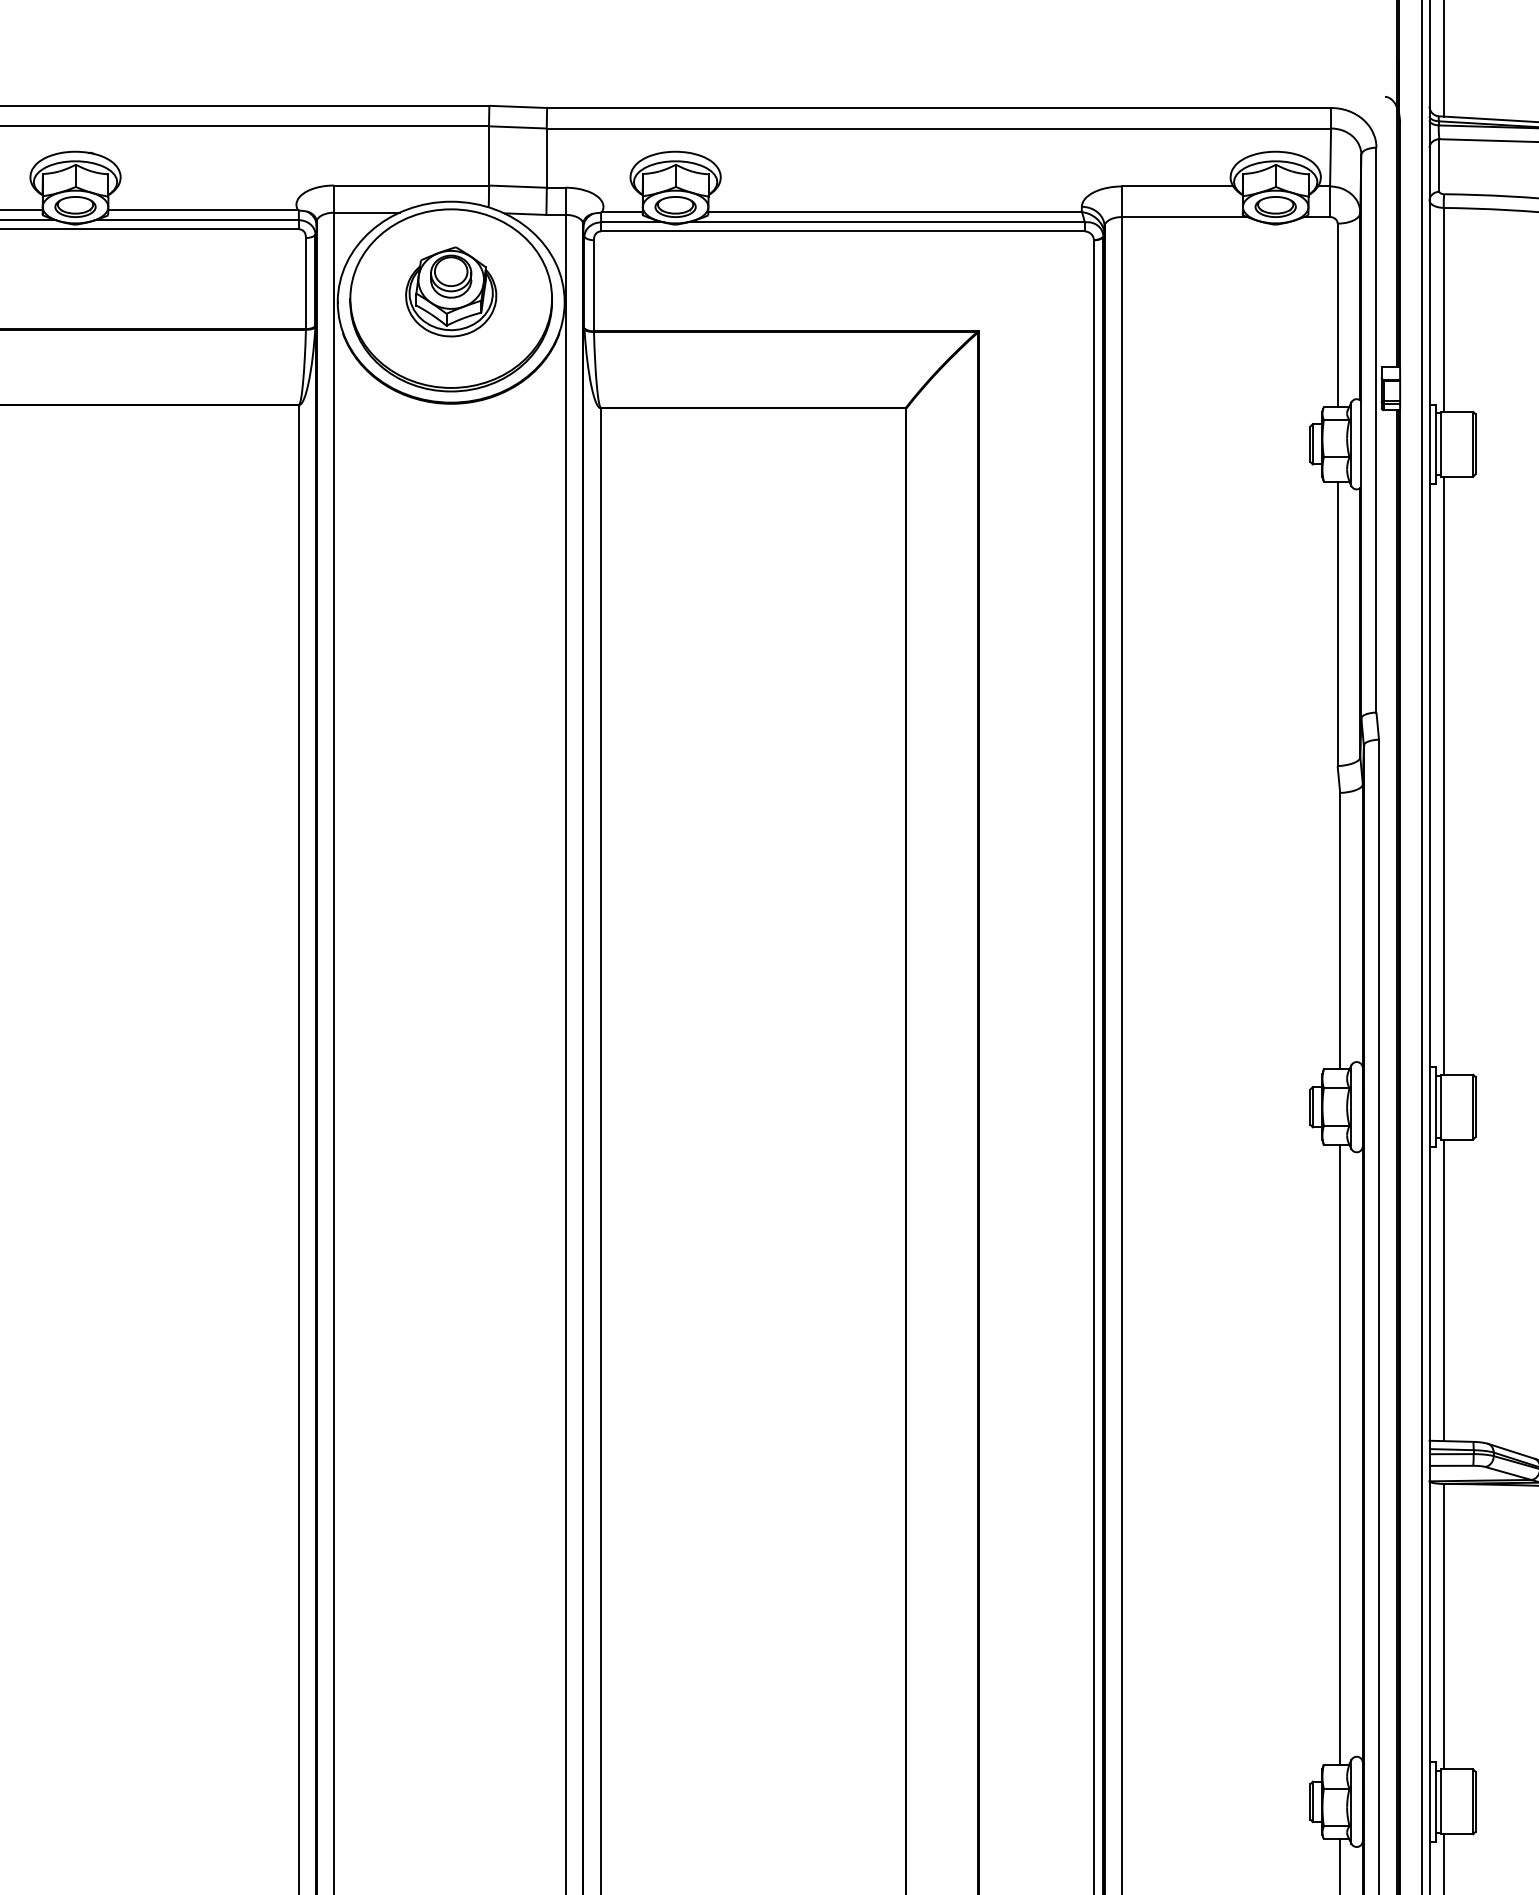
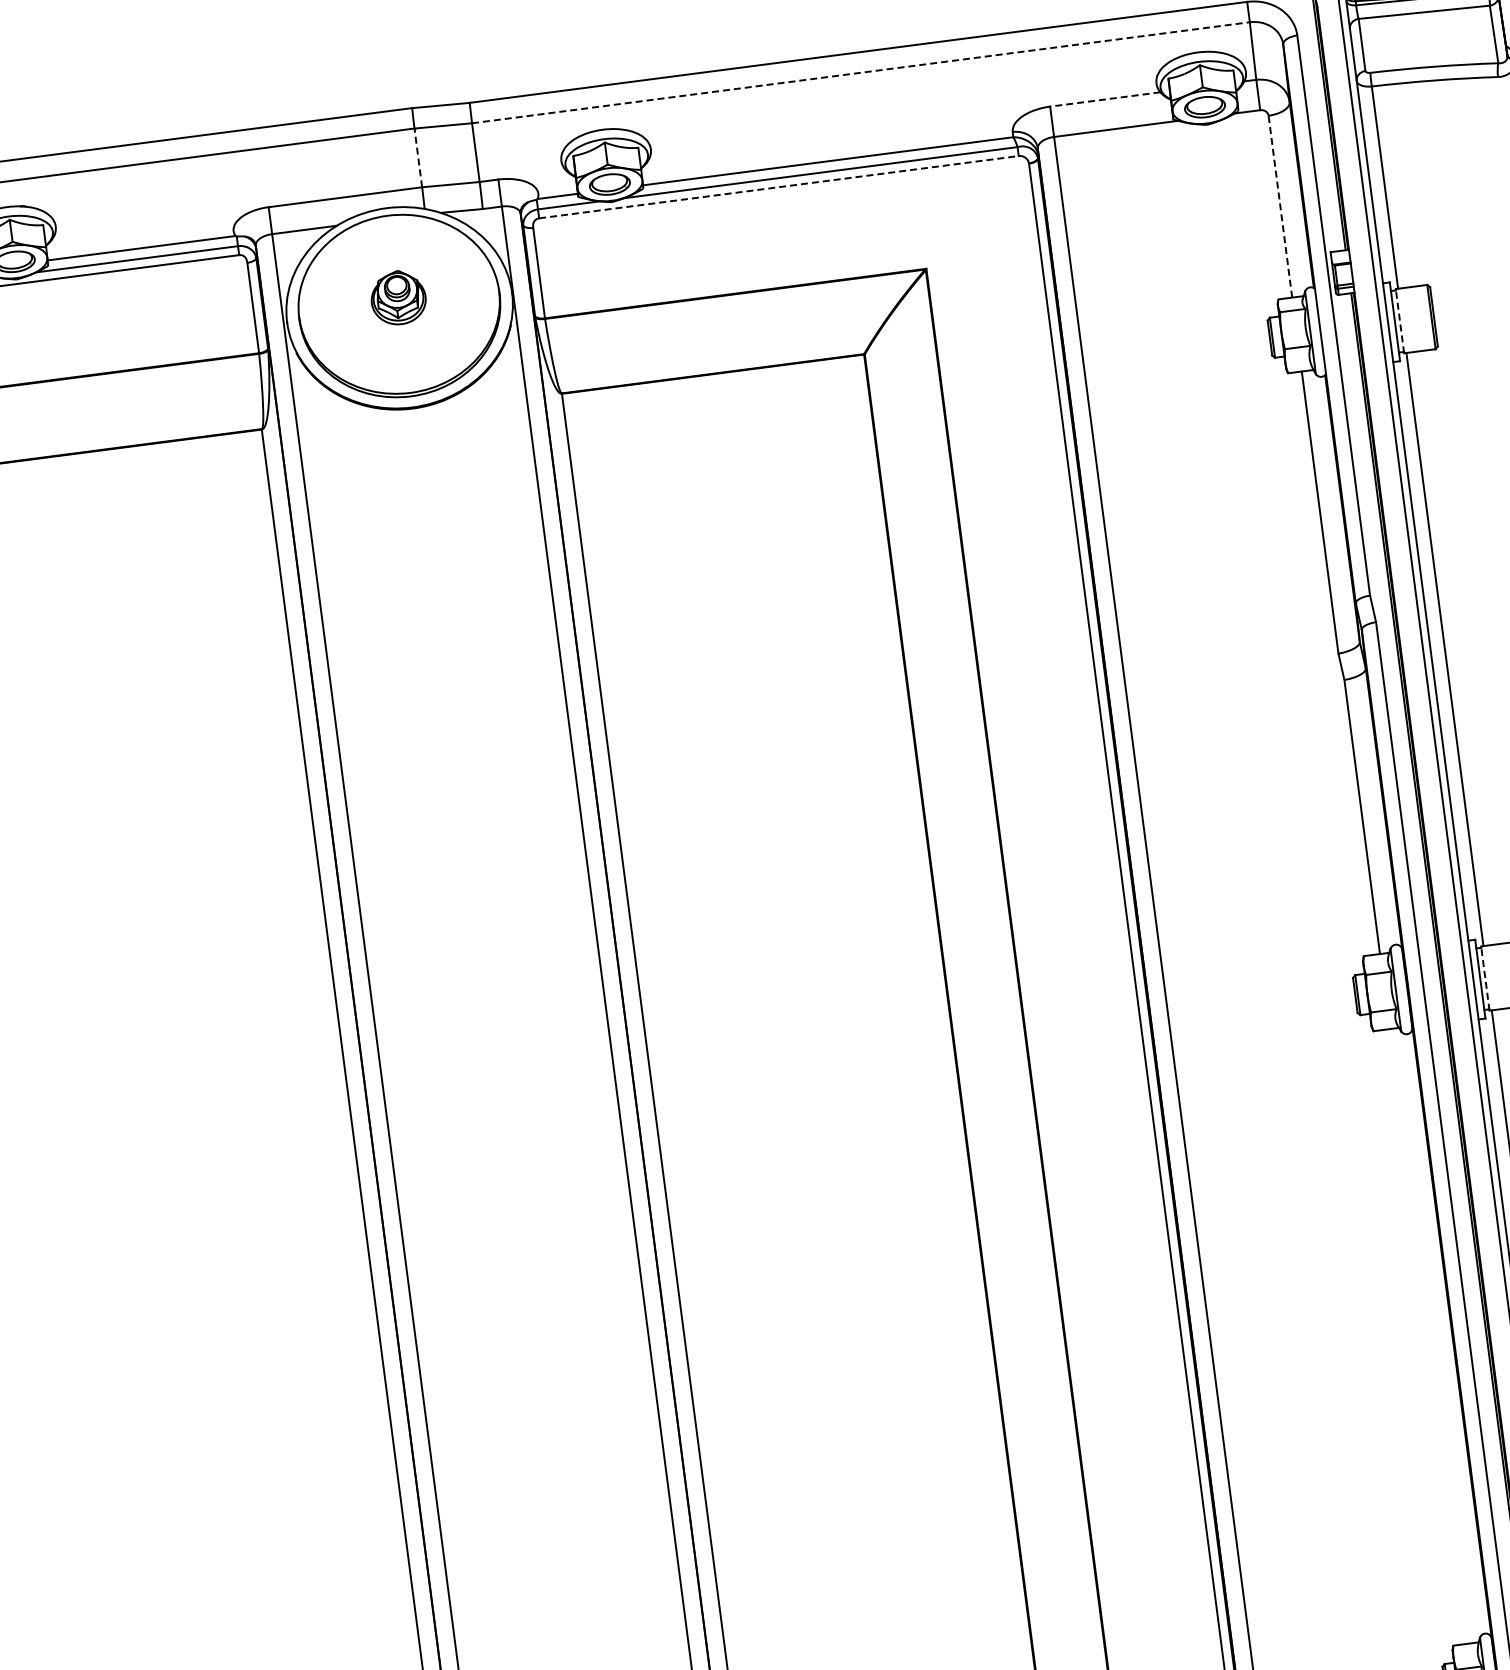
line: (939, 128) -> (861, 72), solid -> dashed
line: (489, 155) -> (418, 157), solid -> dashed
line: (1177, 186) -> (1104, 99), solid -> dashed
line: (842, 231) -> (778, 187), solid -> dashed
part: (451, 291) -> (398, 297), size x0.6
line: (1337, 315) -> (1280, 206), solid -> dashed
line: (1441, 443) -> (1399, 320), solid -> dashed
line: (1441, 1106) -> (1485, 977), solid -> dashed
line: (1340, 1454) -> (1429, 1335), removed

